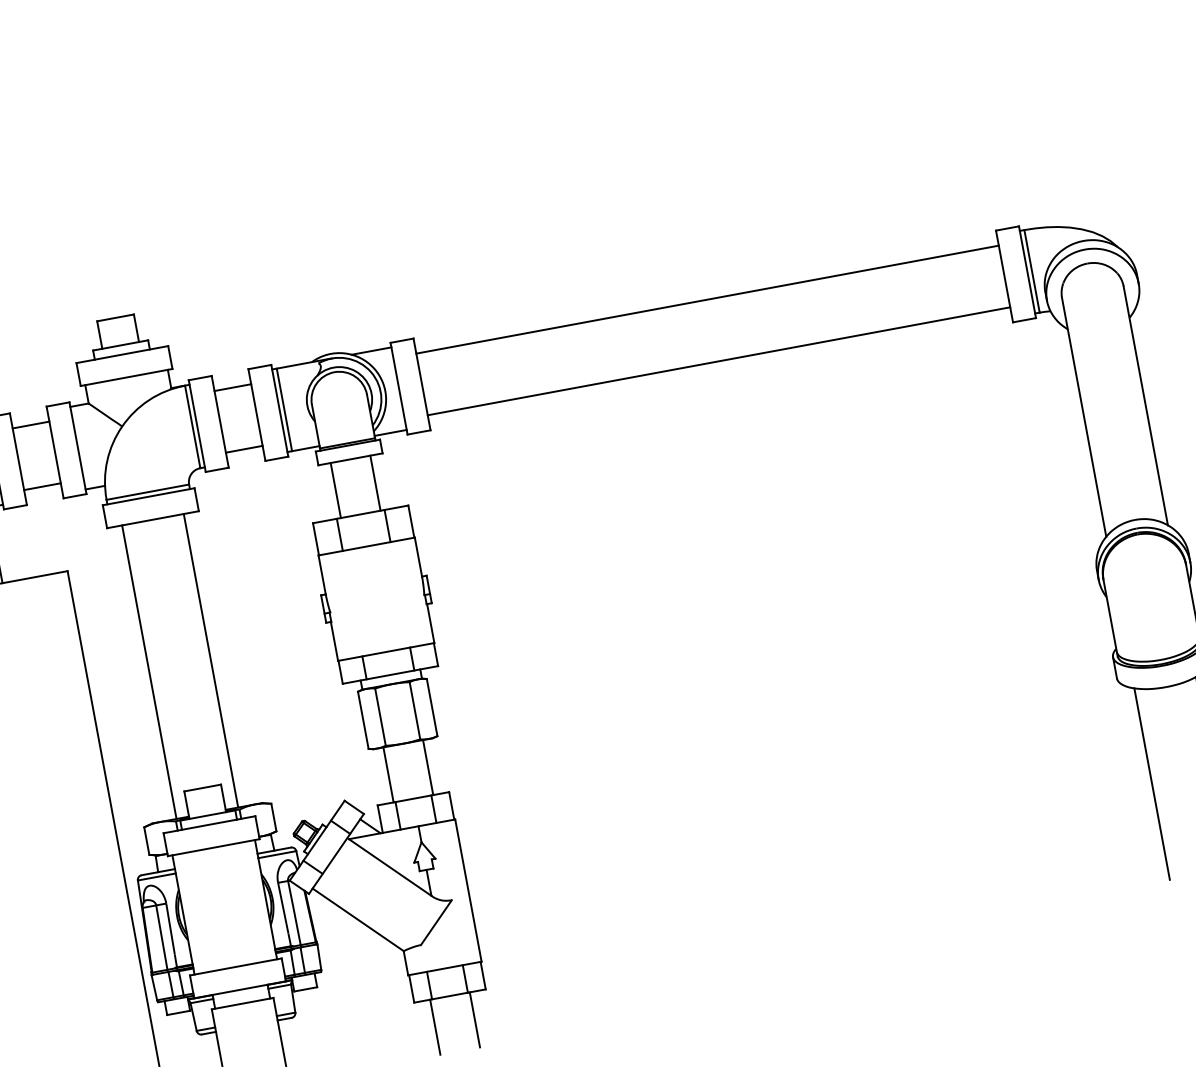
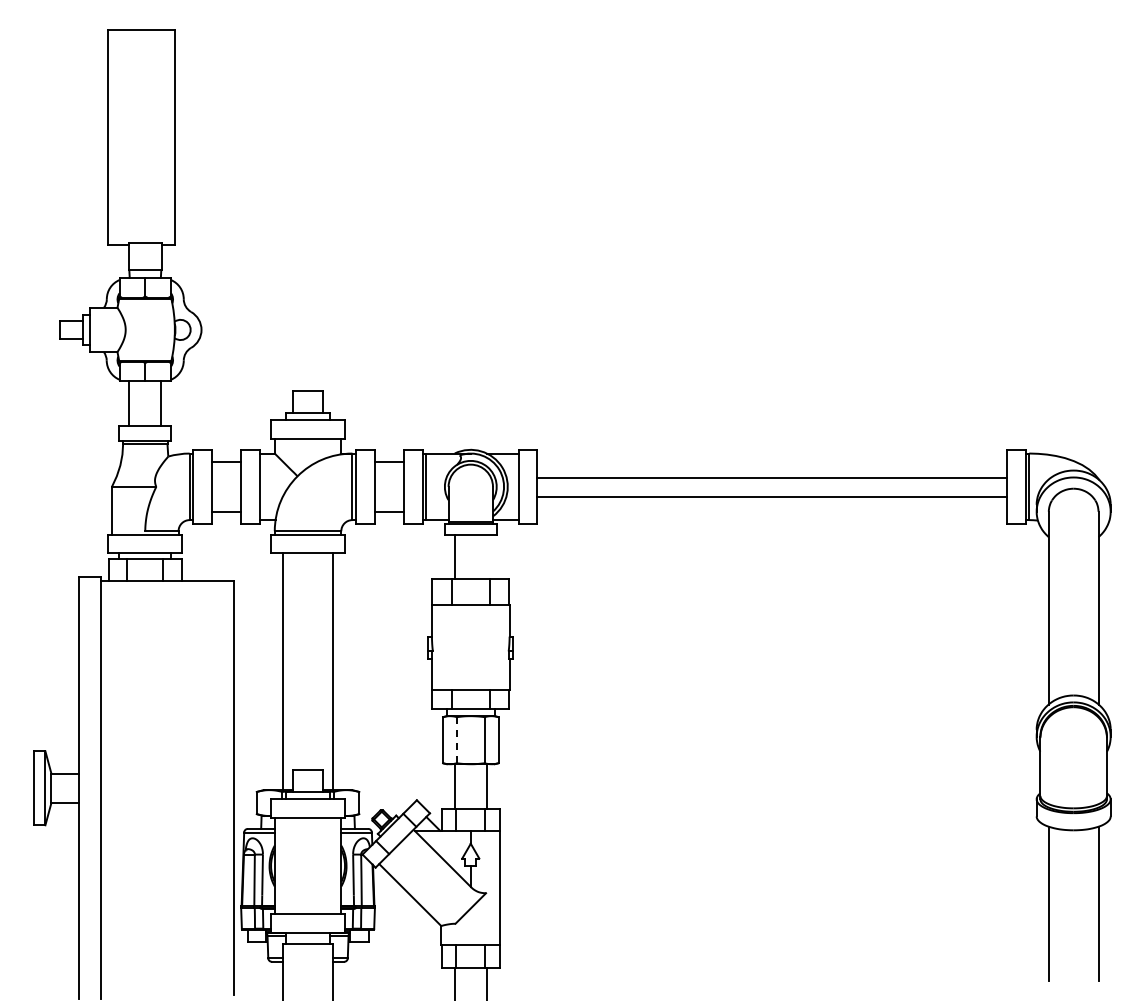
line: (707, 298) -> (772, 496), moved
line: (719, 360) -> (772, 477), moved
line: (374, 482) -> (486, 556), removed
line: (380, 717) -> (456, 740), solid -> dashed

